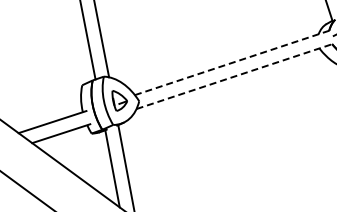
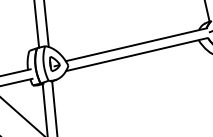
line: (232, 62) -> (136, 44), dashed -> solid
line: (234, 76) -> (137, 54), dashed -> solid

